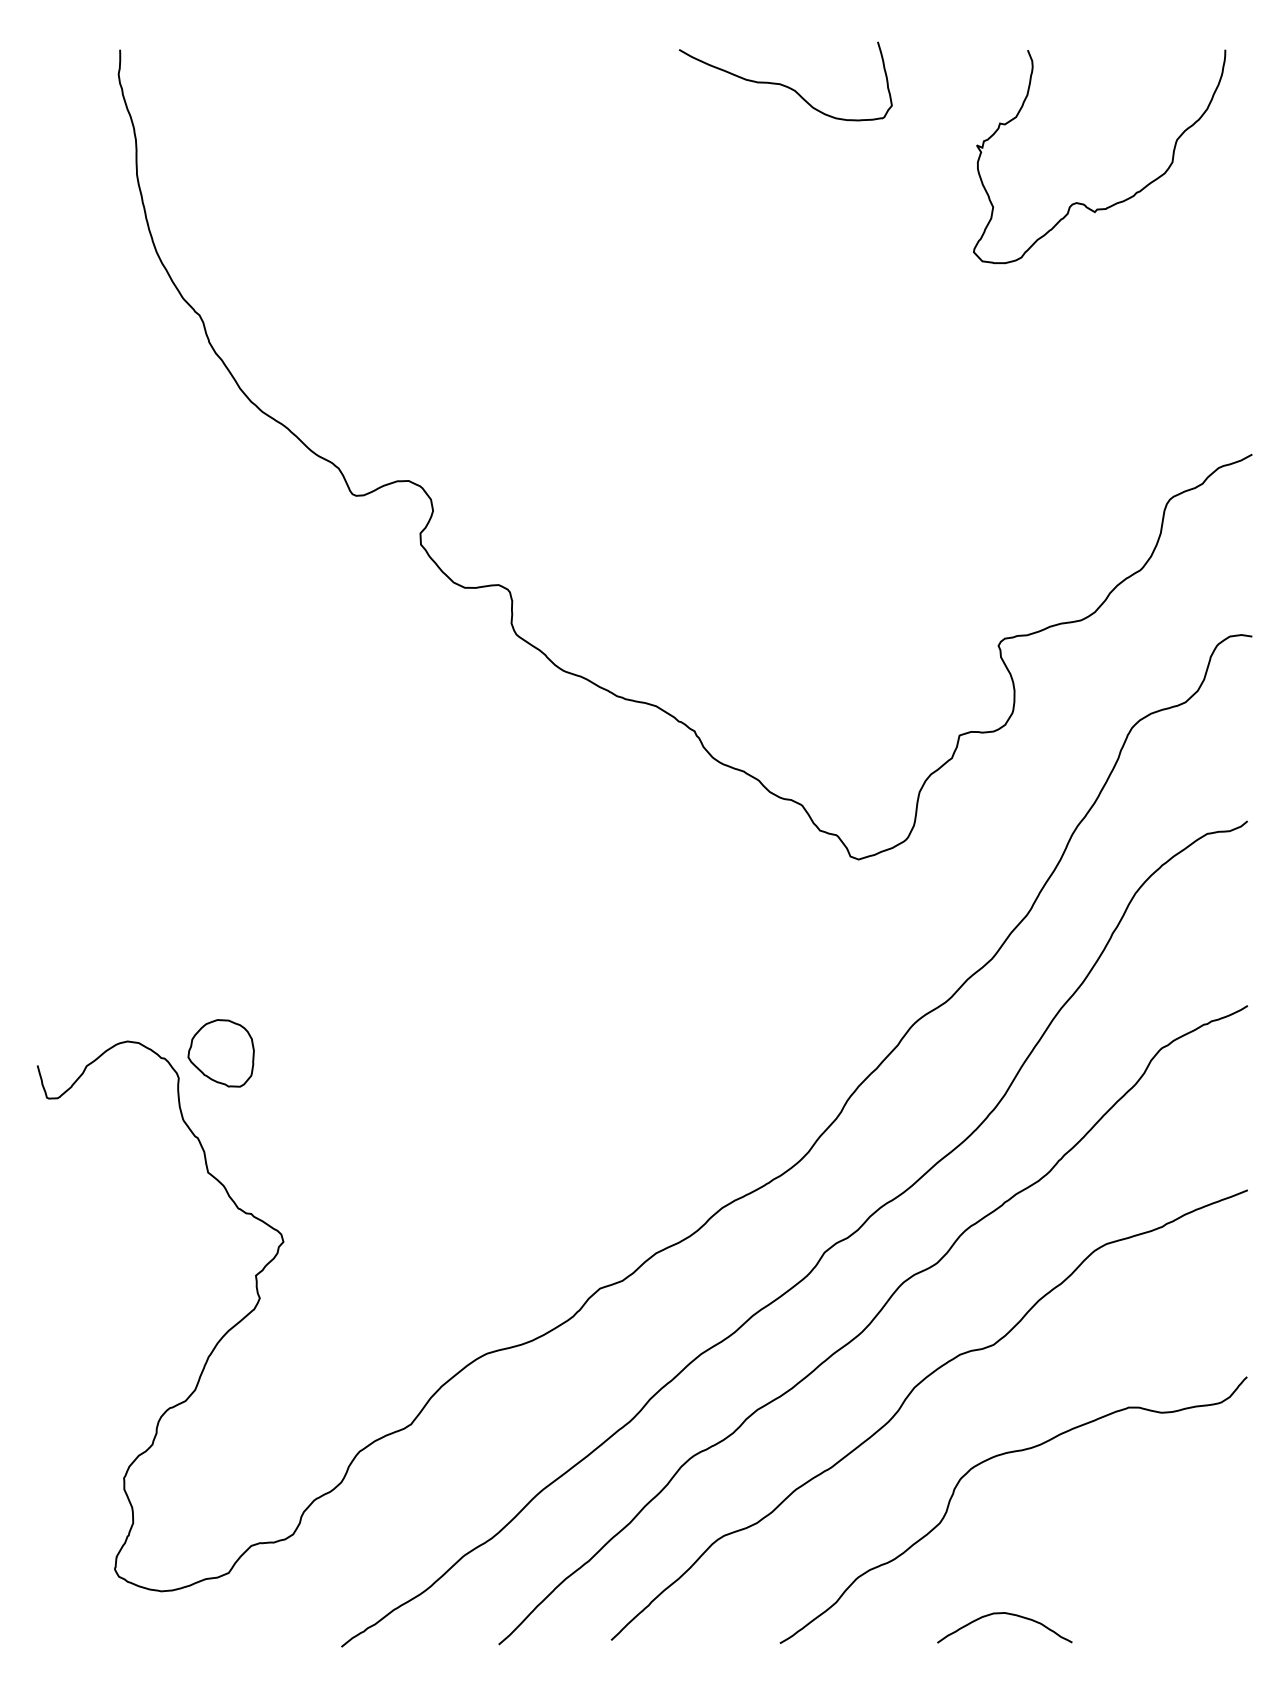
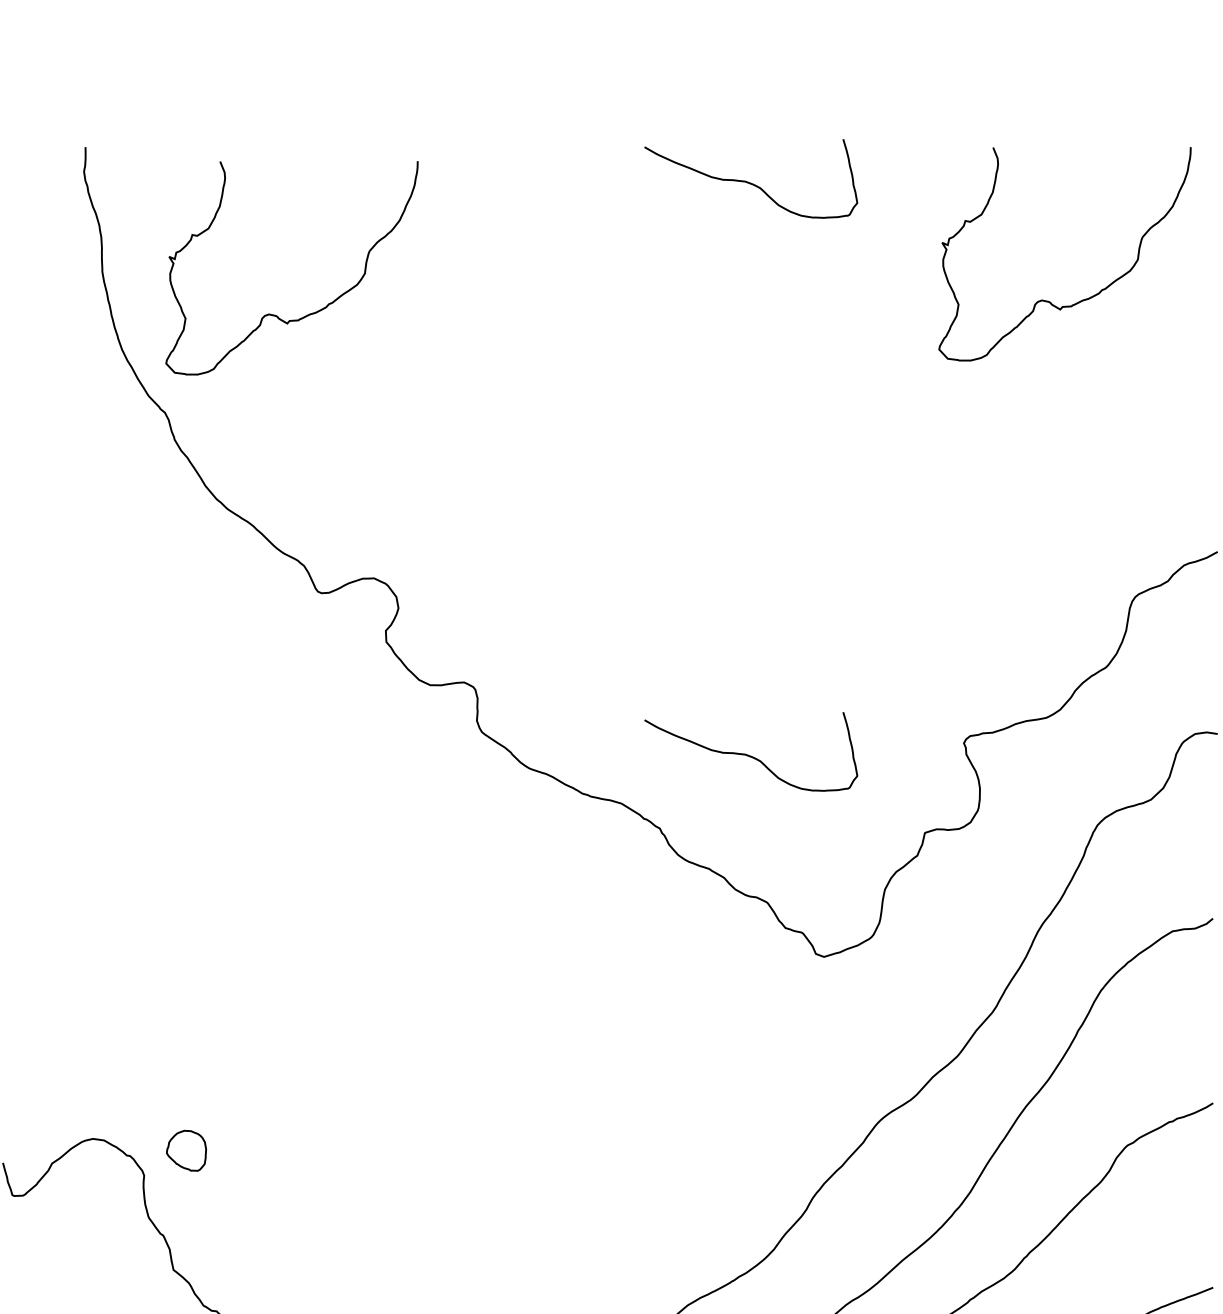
curve: (345, 215) -> (310, 312), added
curve: (784, 657) -> (749, 754), added
part: (220, 1053) -> (185, 1150), size x0.6

